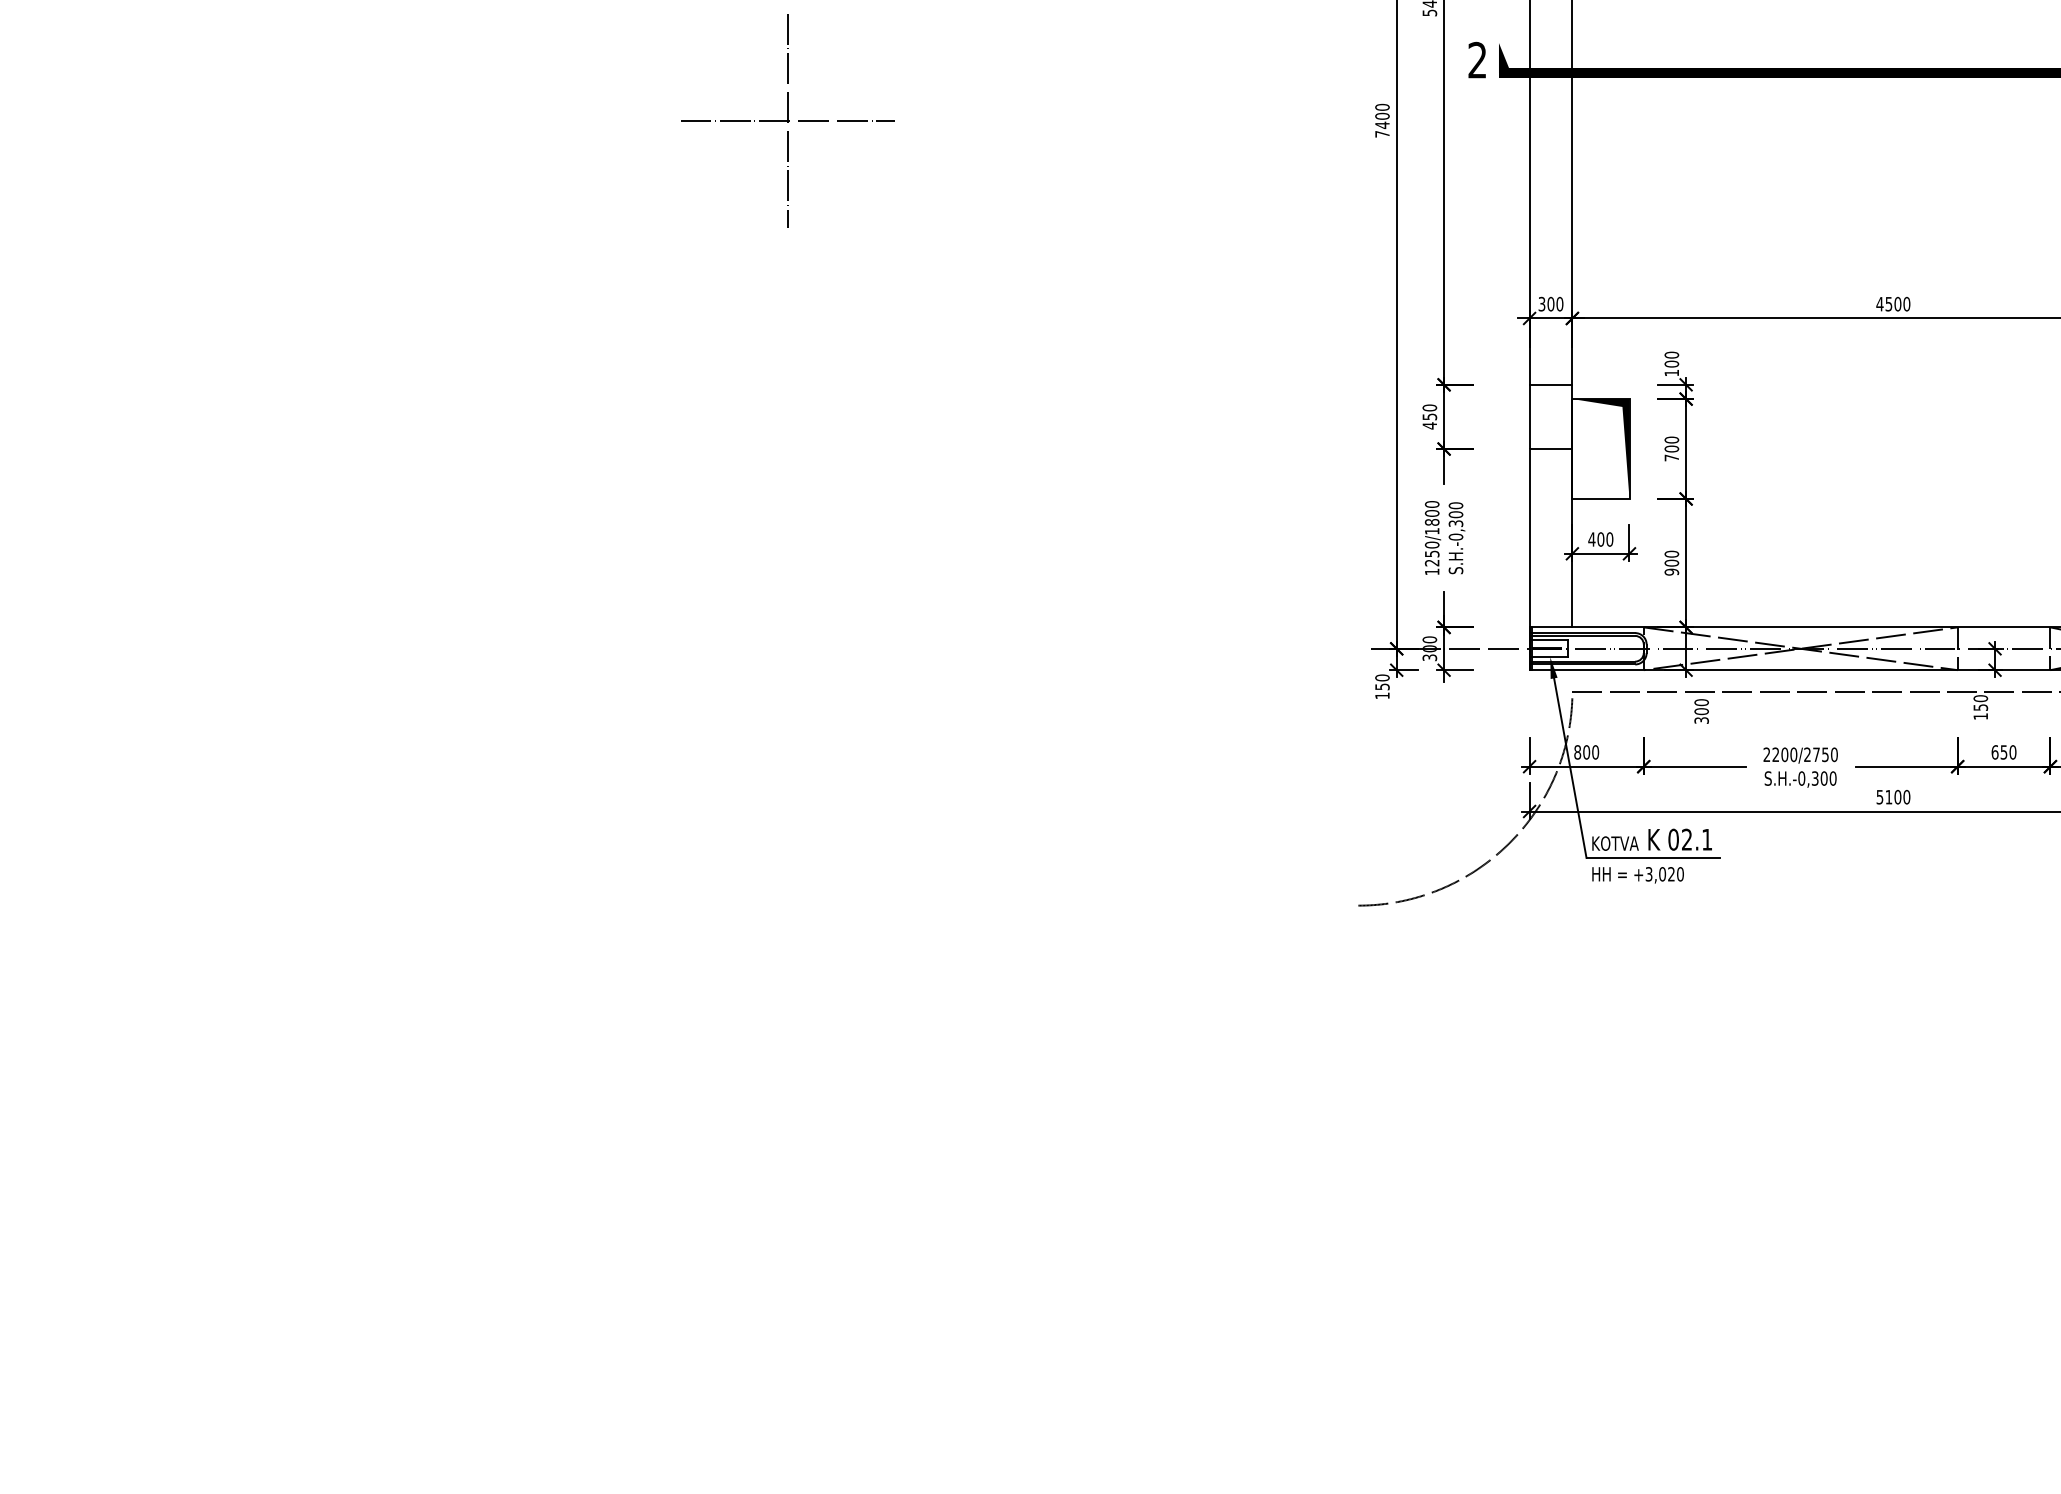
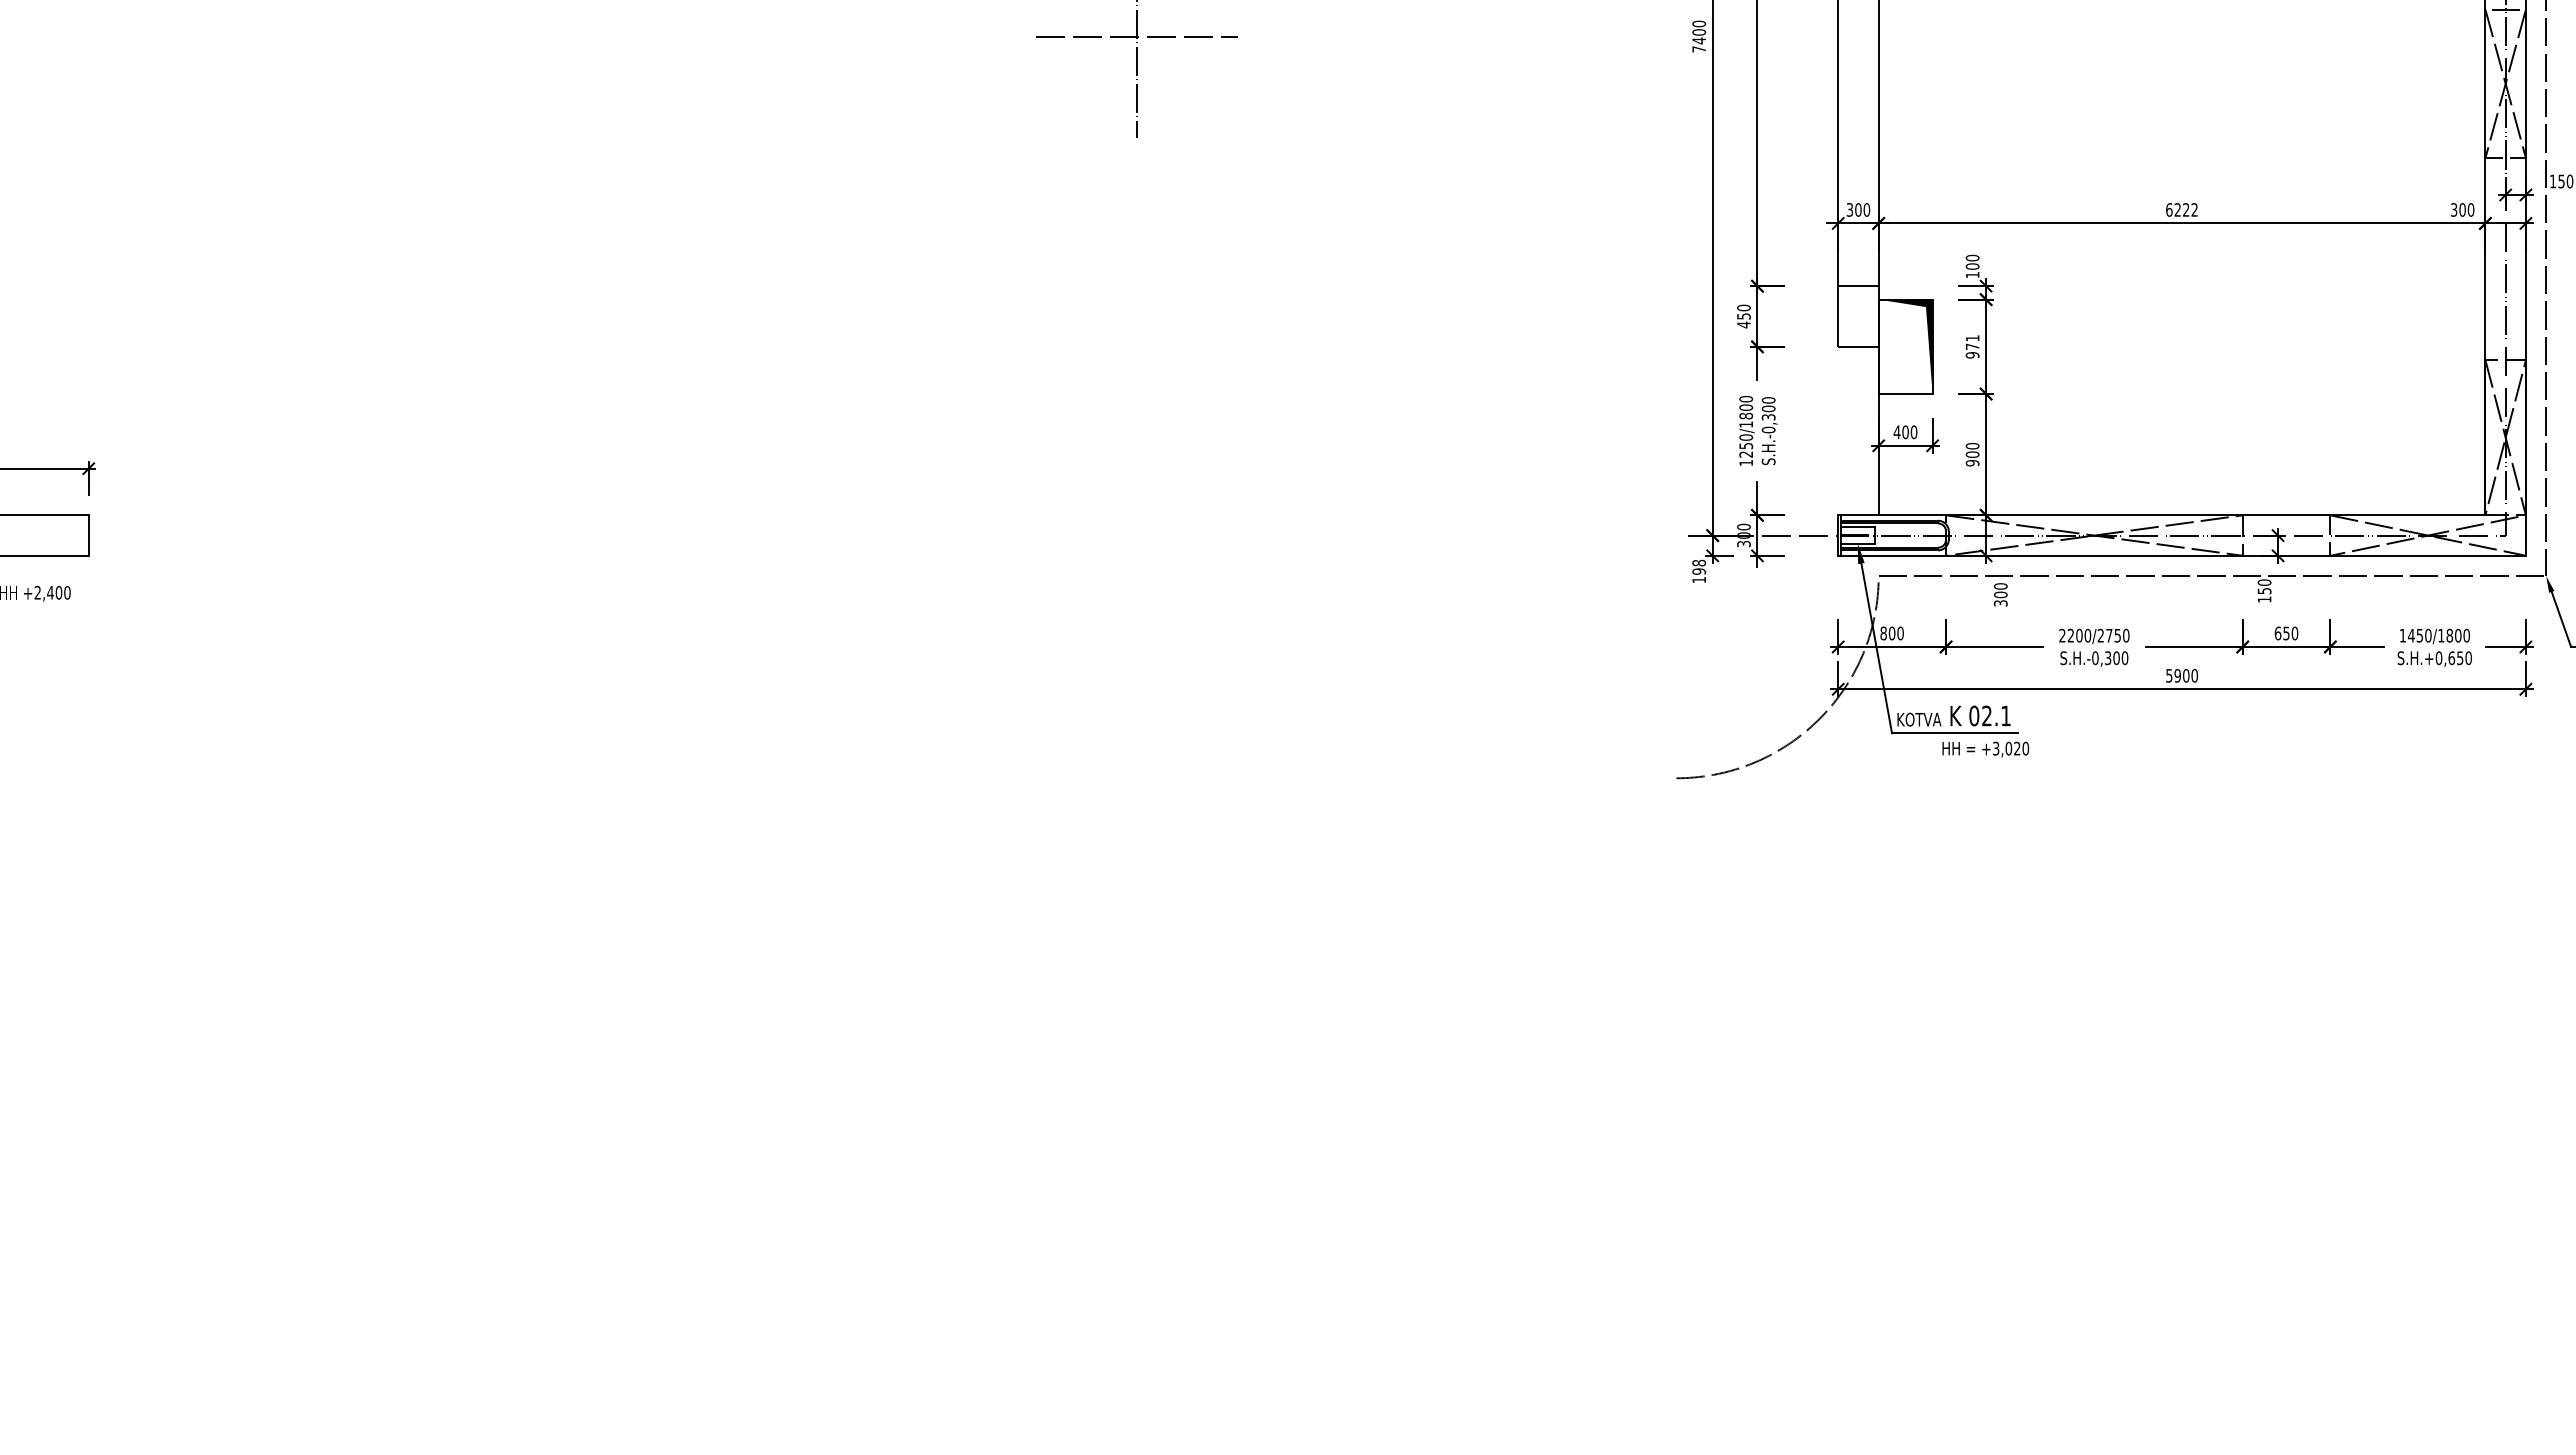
text: (1892, 303) -> (2181, 209), 4500 -> 6222
text: (1671, 448) -> (1972, 346), 700 -> 971
line: (1529, 537) -> (1838, 430), removed
text: (1381, 681) -> (1698, 566), 150 -> 198
text: (1888, 796) -> (2177, 675), 5100 -> 5900
text: (1637, 875) -> (1985, 749), moved

